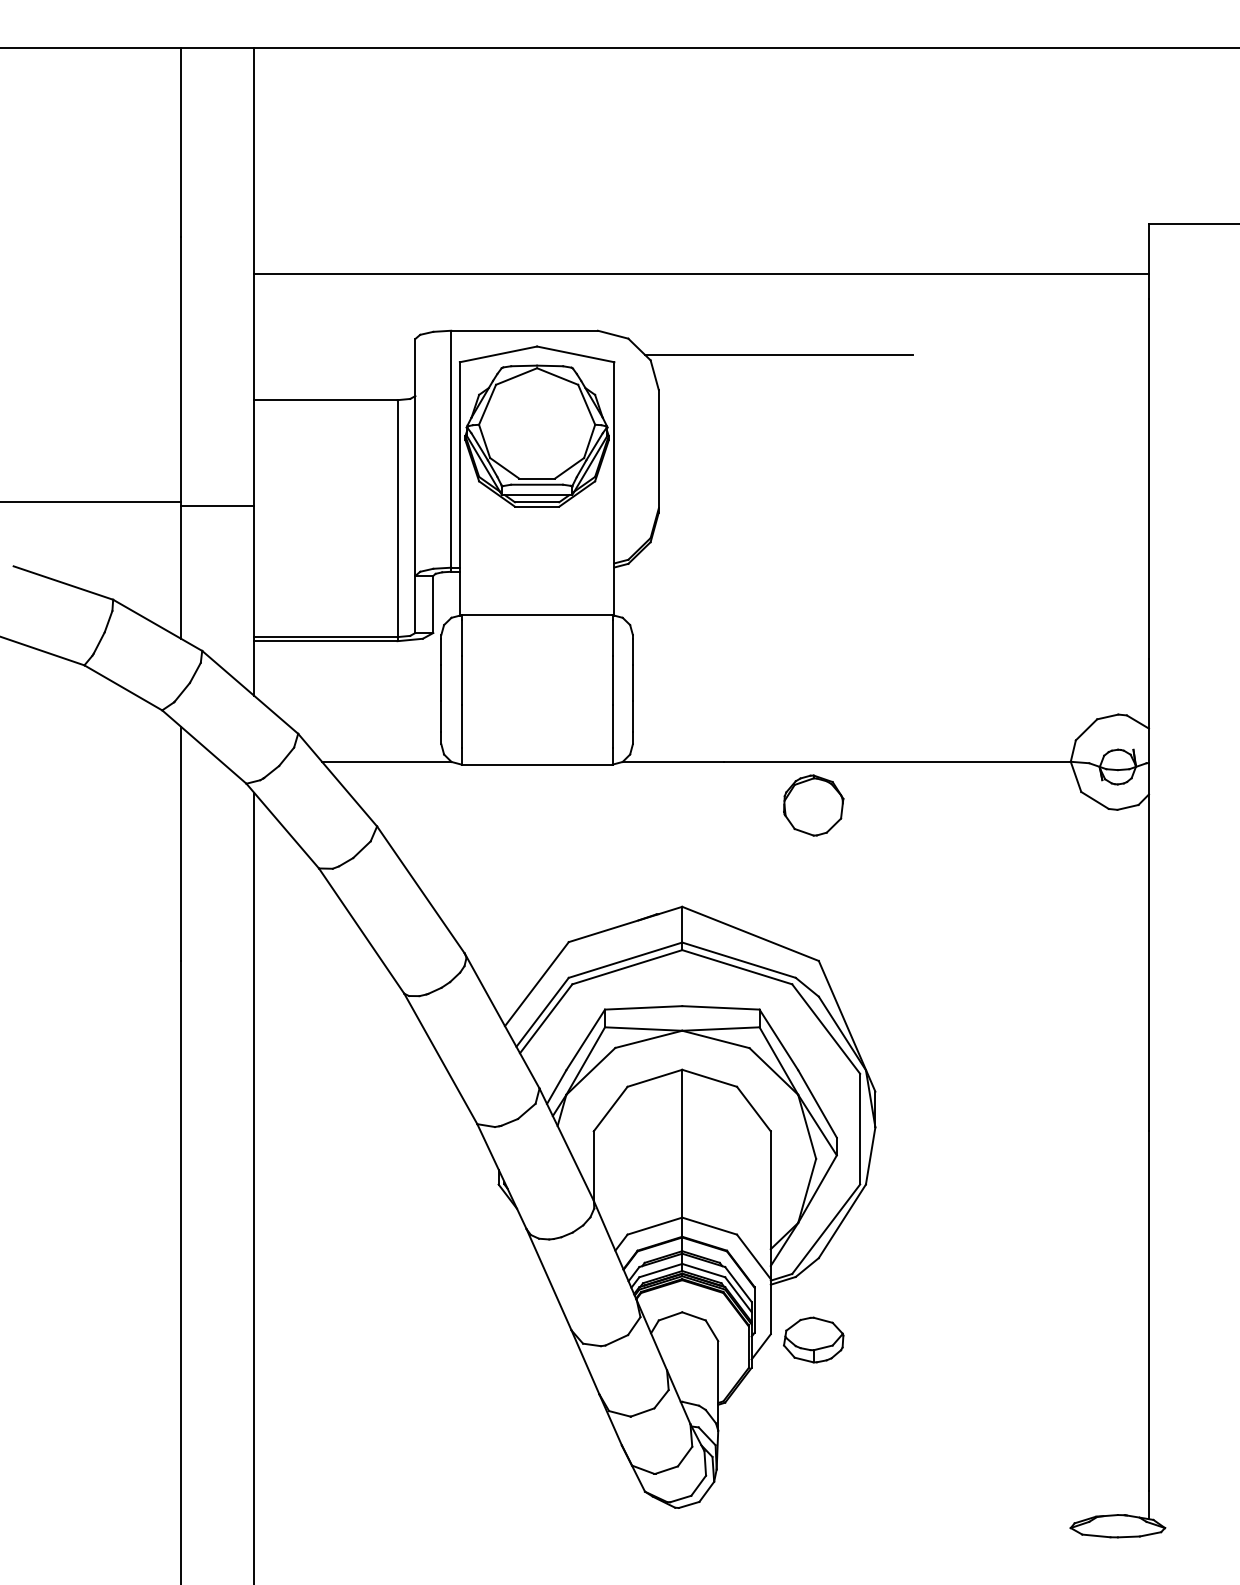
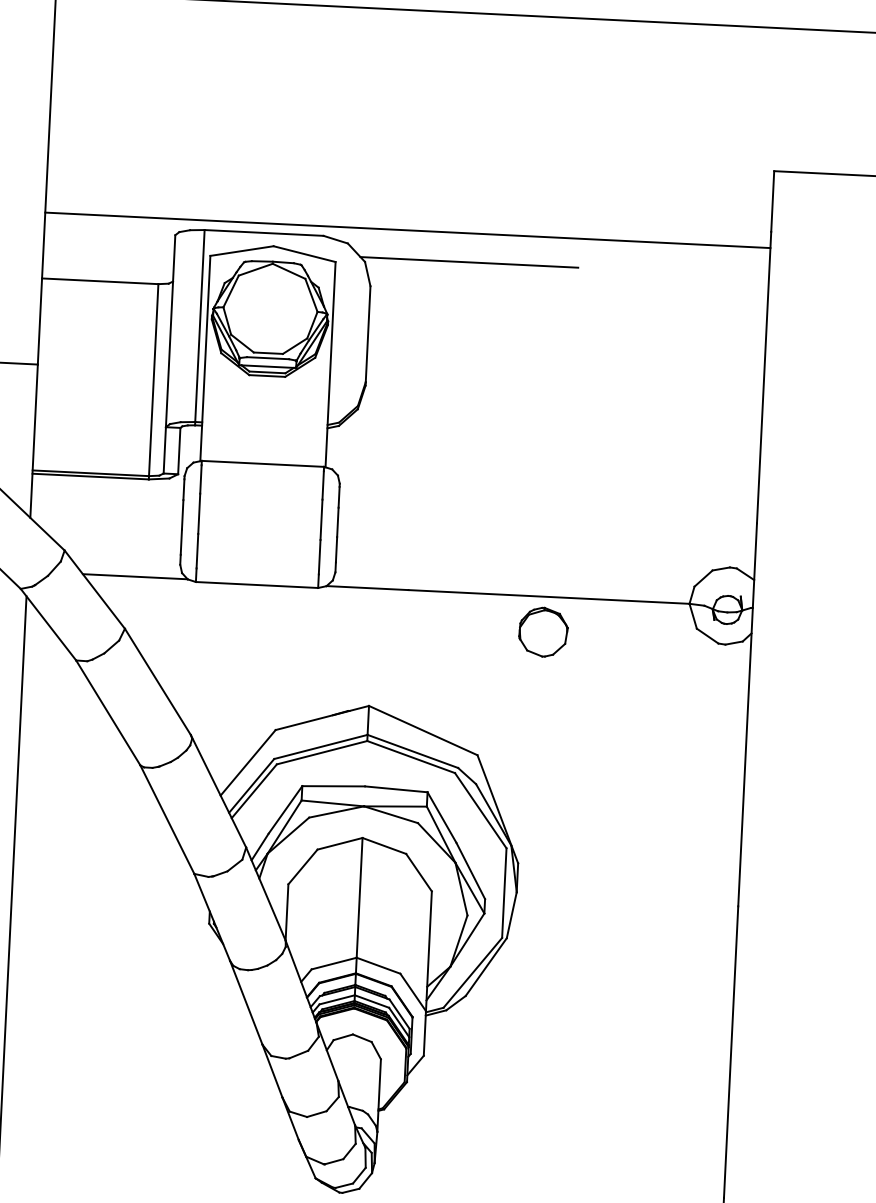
line: (700, 273) -> (407, 229), moved
part: (813, 805) -> (543, 632), moved
part: (813, 1339) -> (458, 1061), removed

